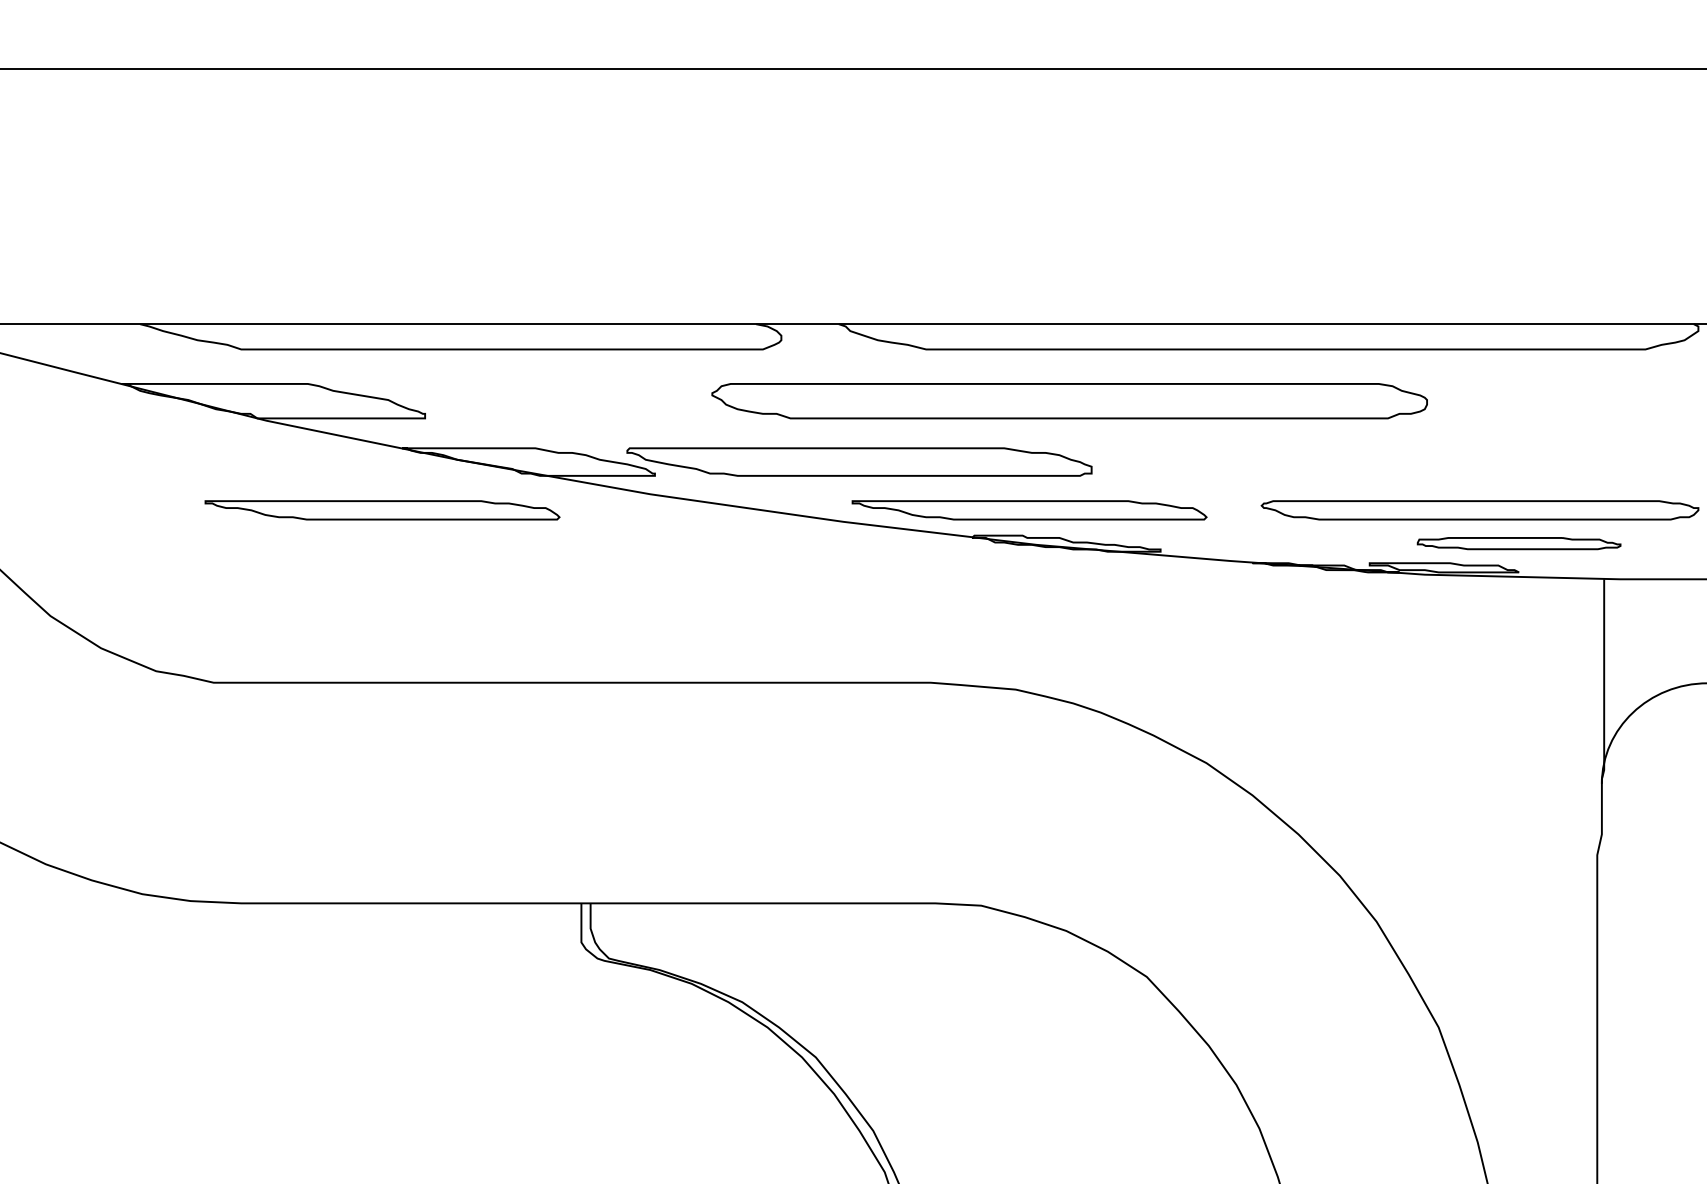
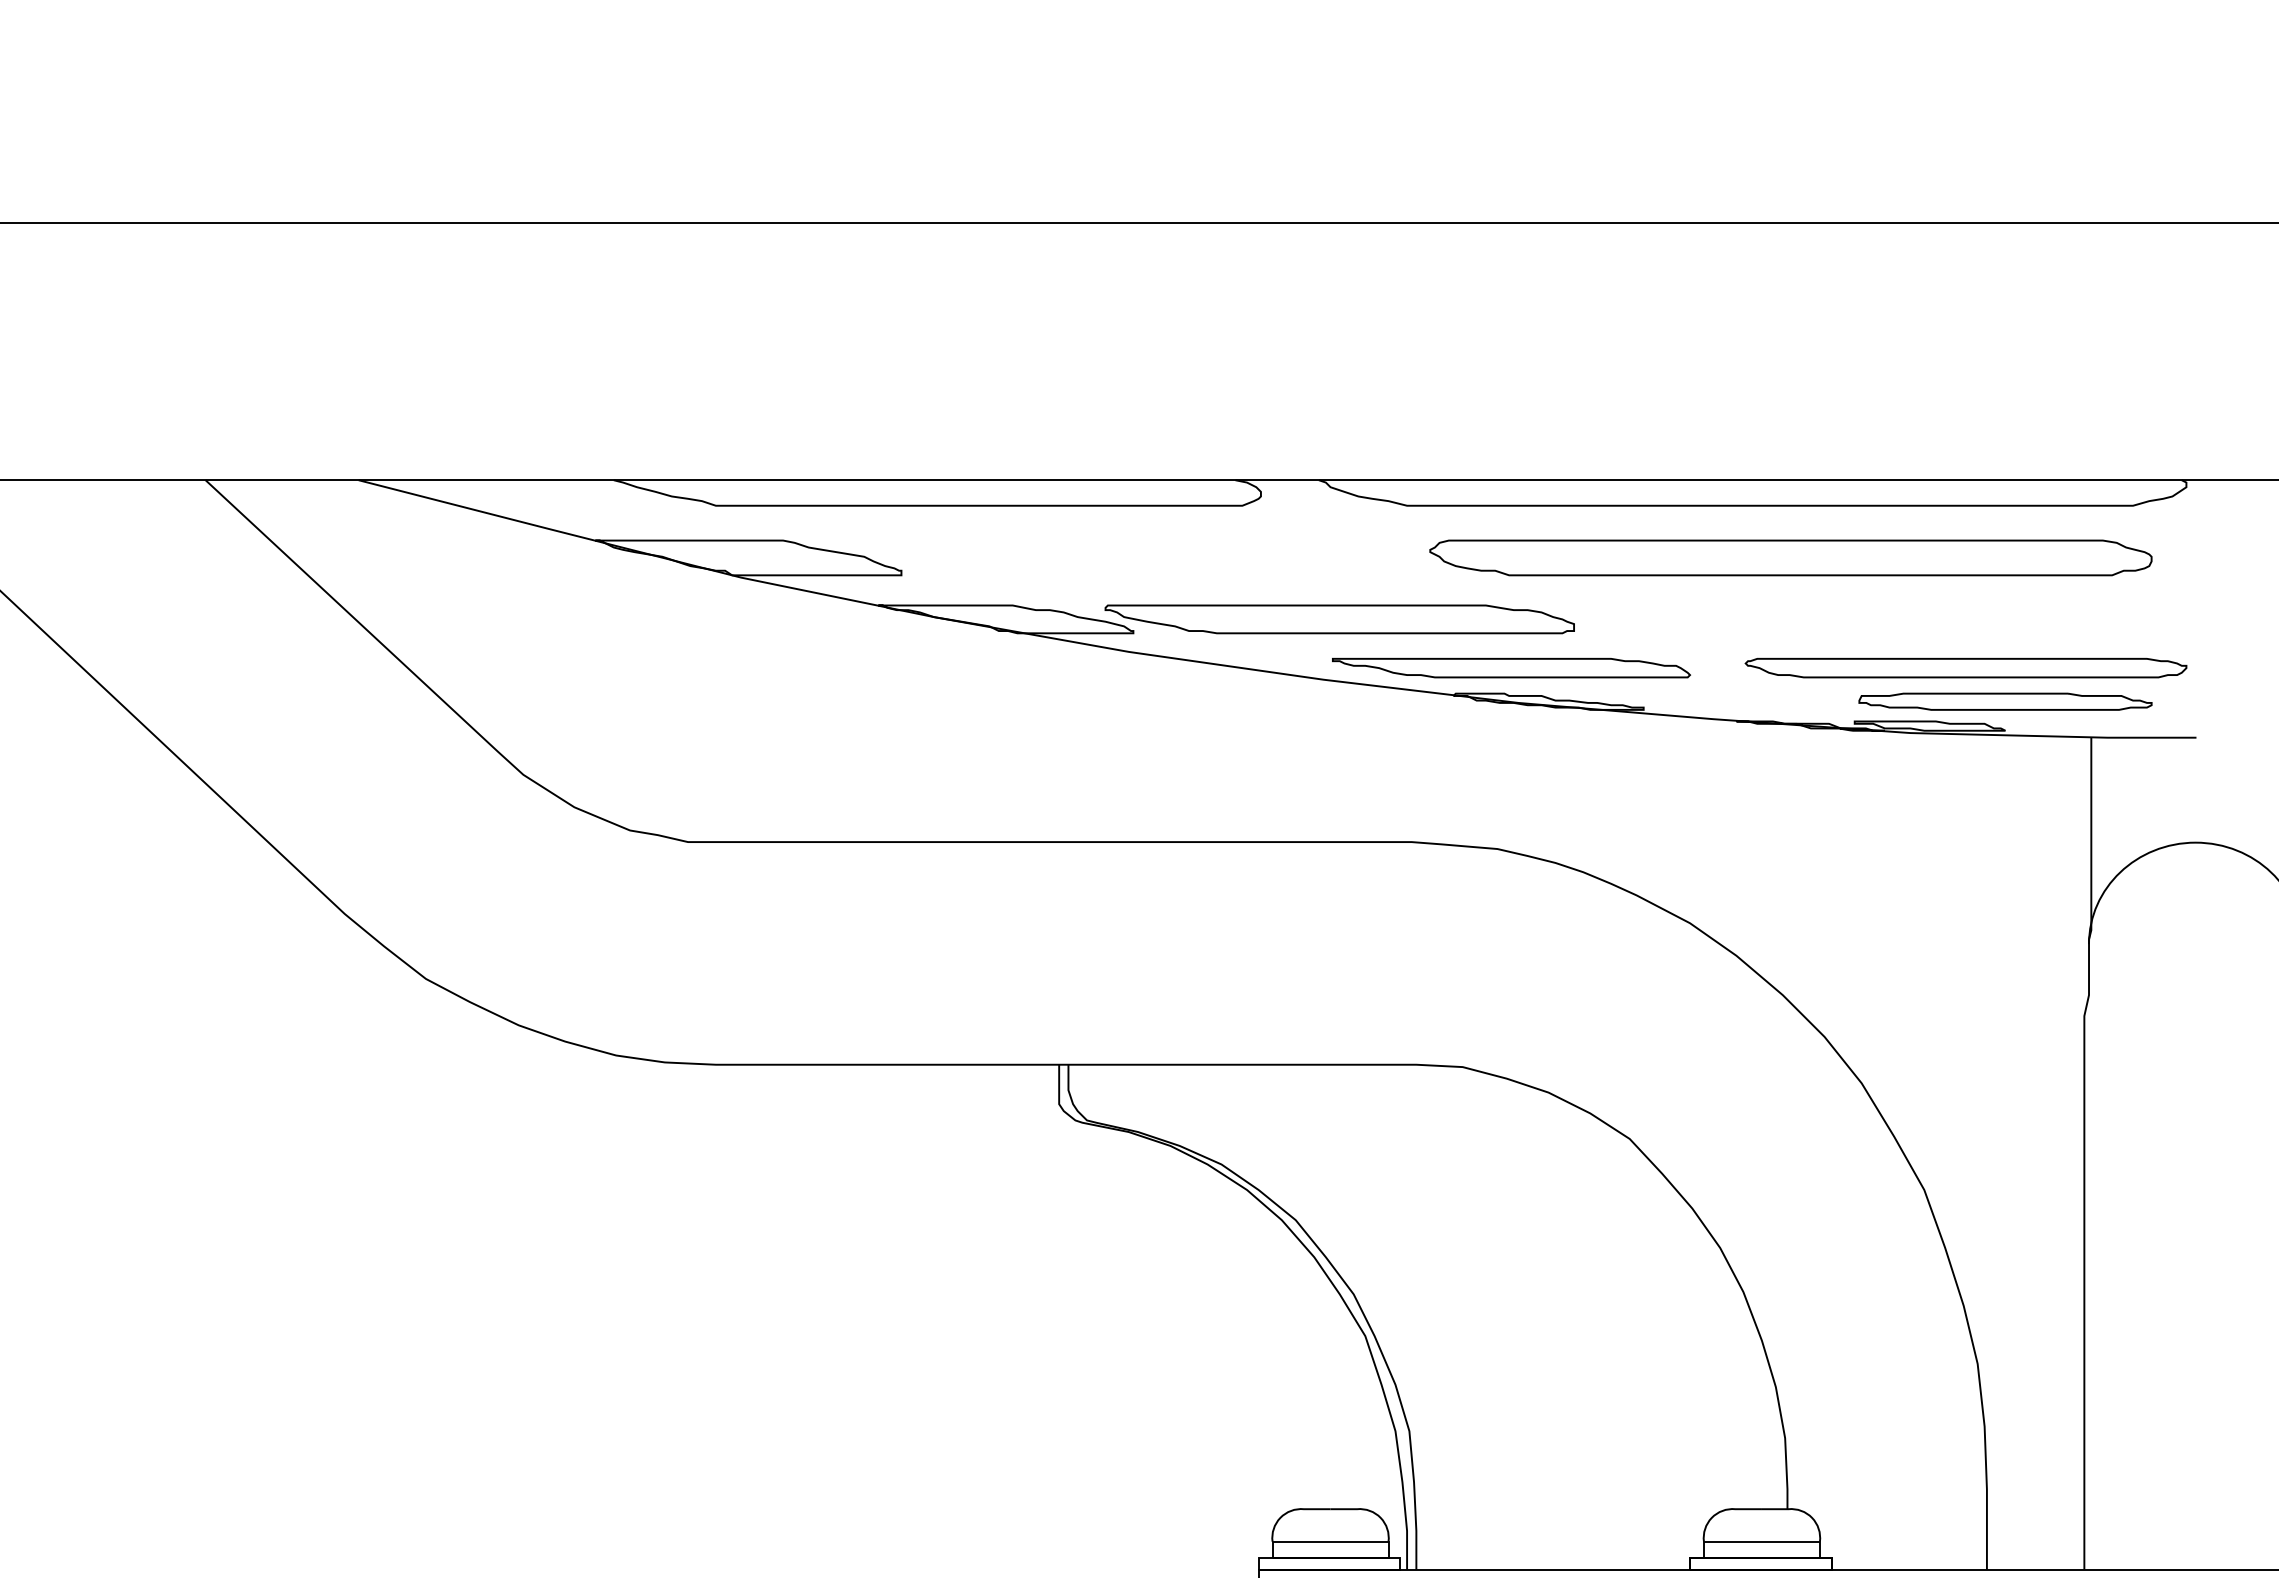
part: (1069, 400) -> (1790, 557), moved
part: (382, 510) -> (858, 668), removed
part: (1519, 543) -> (2005, 701), size x1.43

